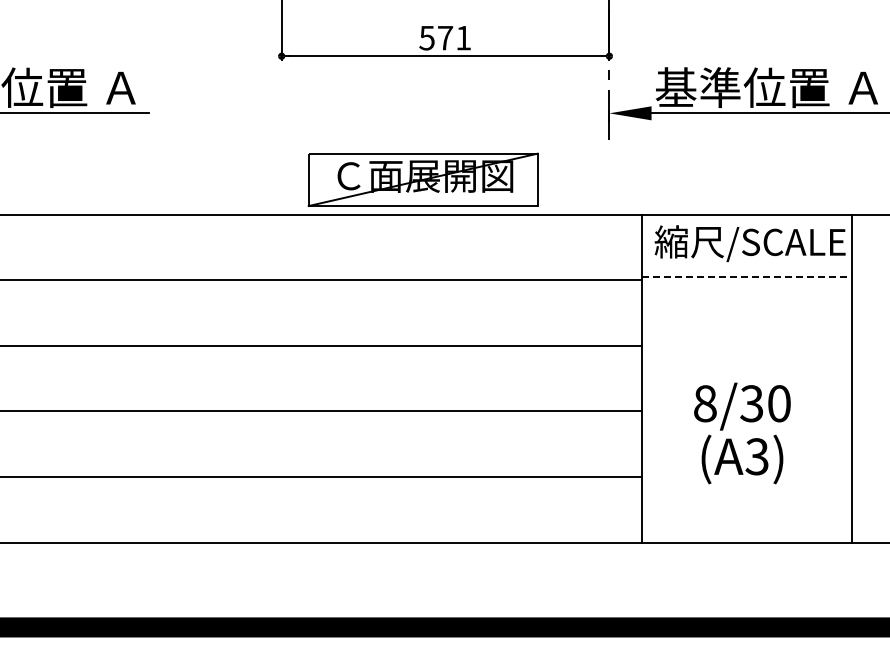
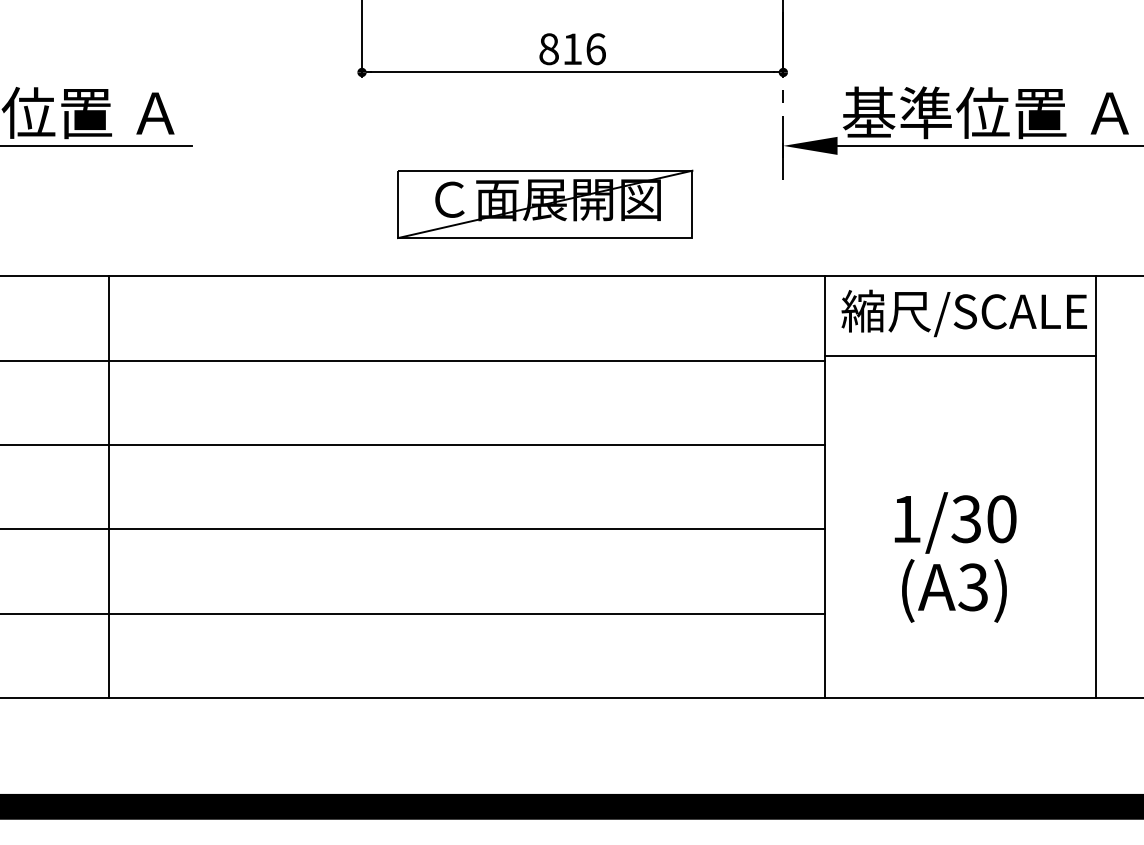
text: (445, 37) -> (572, 48), 571 -> 816
part: (422, 179) -> (544, 203), moved
line: (747, 276) -> (960, 355), dashed -> solid
line: (85, 378) -> (109, 486), added
text: (705, 403) -> (906, 518), 8/30 -> 1/30

